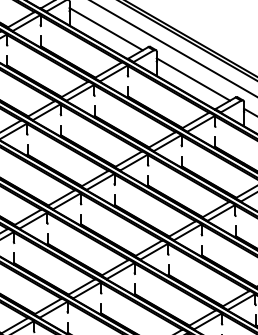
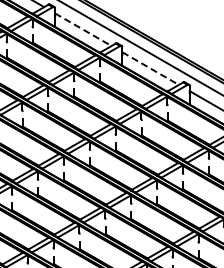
line: (106, 28) -> (83, 29), solid -> dashed
line: (193, 79) -> (150, 68), solid -> dashed

